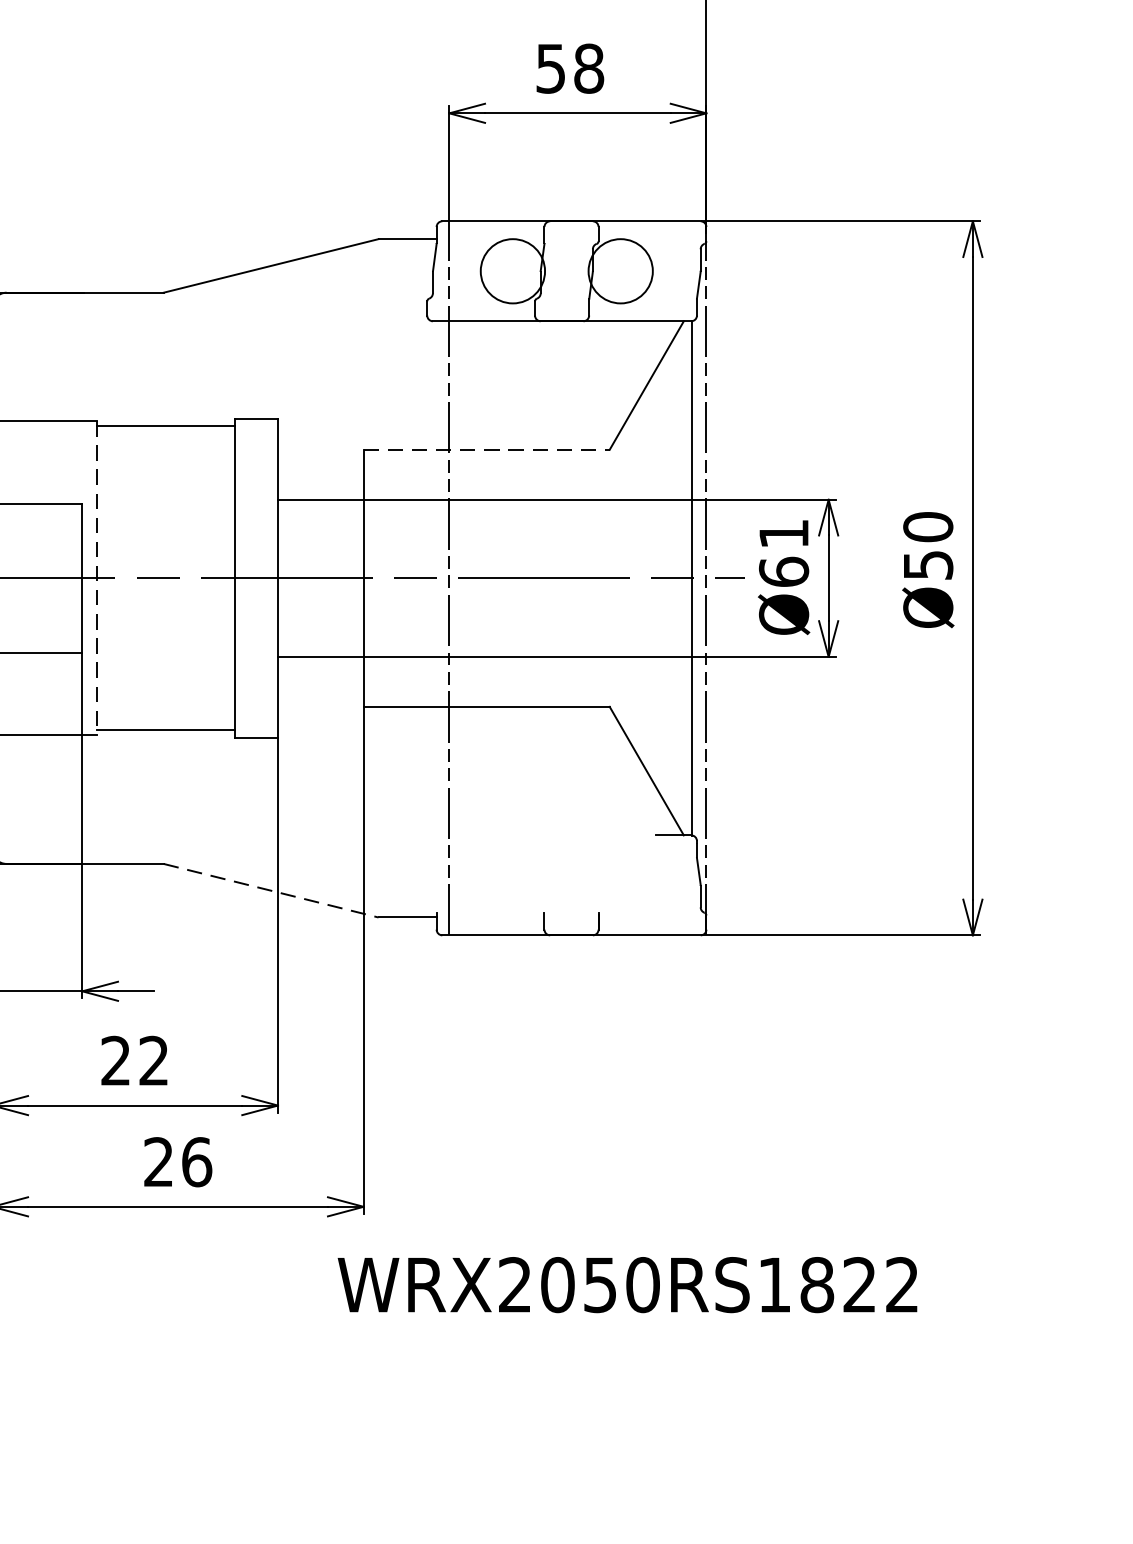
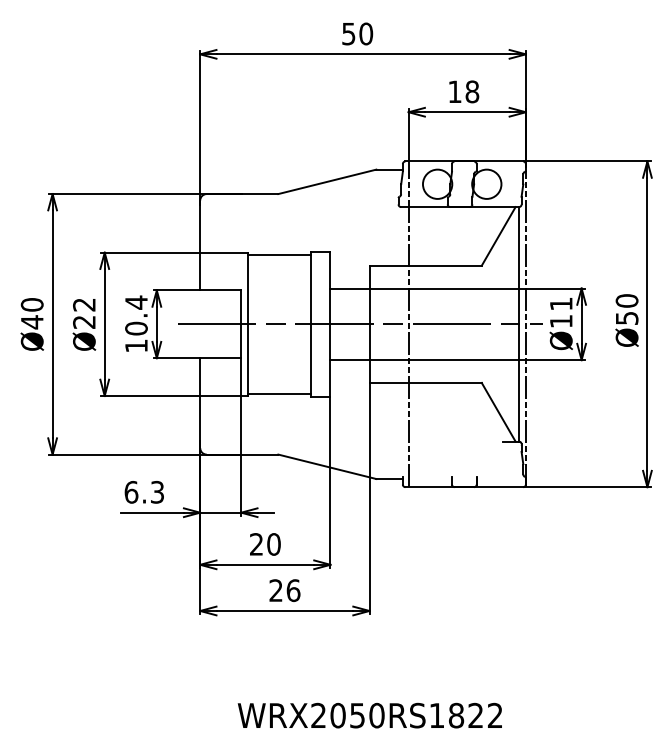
text: (549, 67) -> (454, 91), 58 -> 18
line: (488, 449) -> (426, 265), dashed -> solid
text: (782, 572) -> (560, 321), Ø61 -> Ø11
line: (96, 578) -> (247, 324), dashed -> solid
line: (271, 890) -> (327, 466), dashed -> solid
text: (153, 1061) -> (273, 544), 22 -> 20
text: (626, 1284) -> (369, 715), moved

